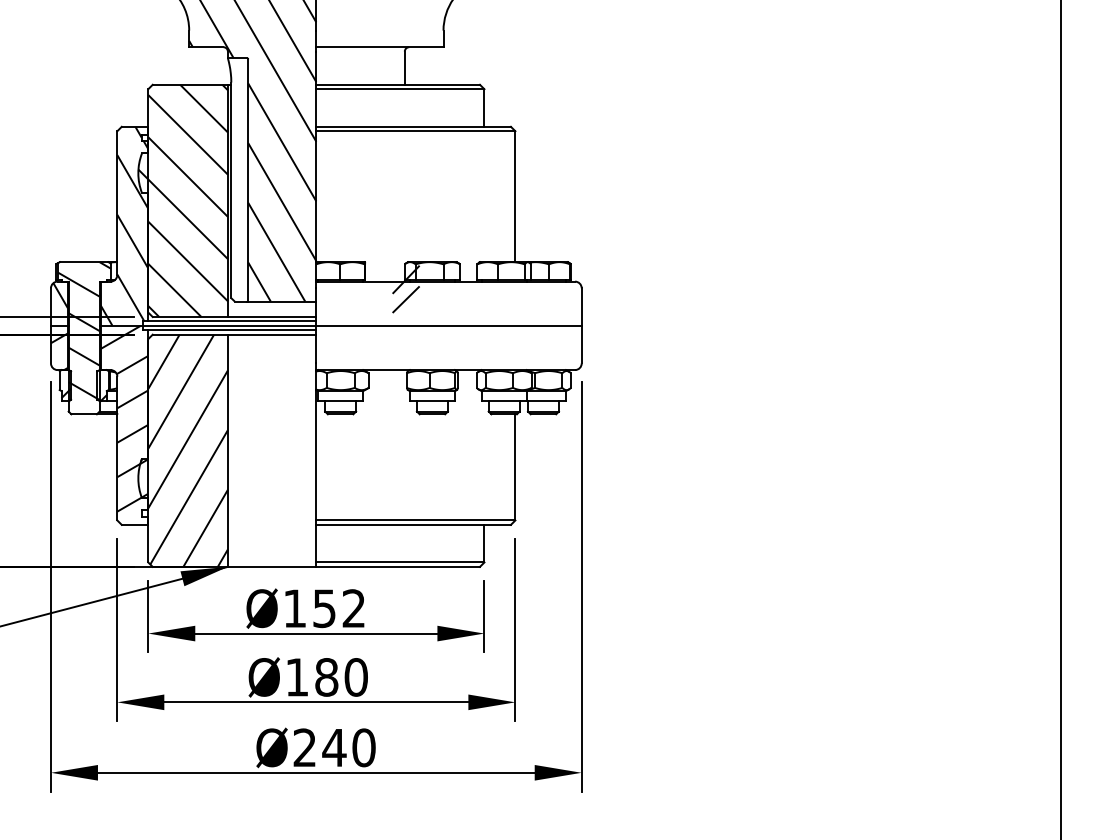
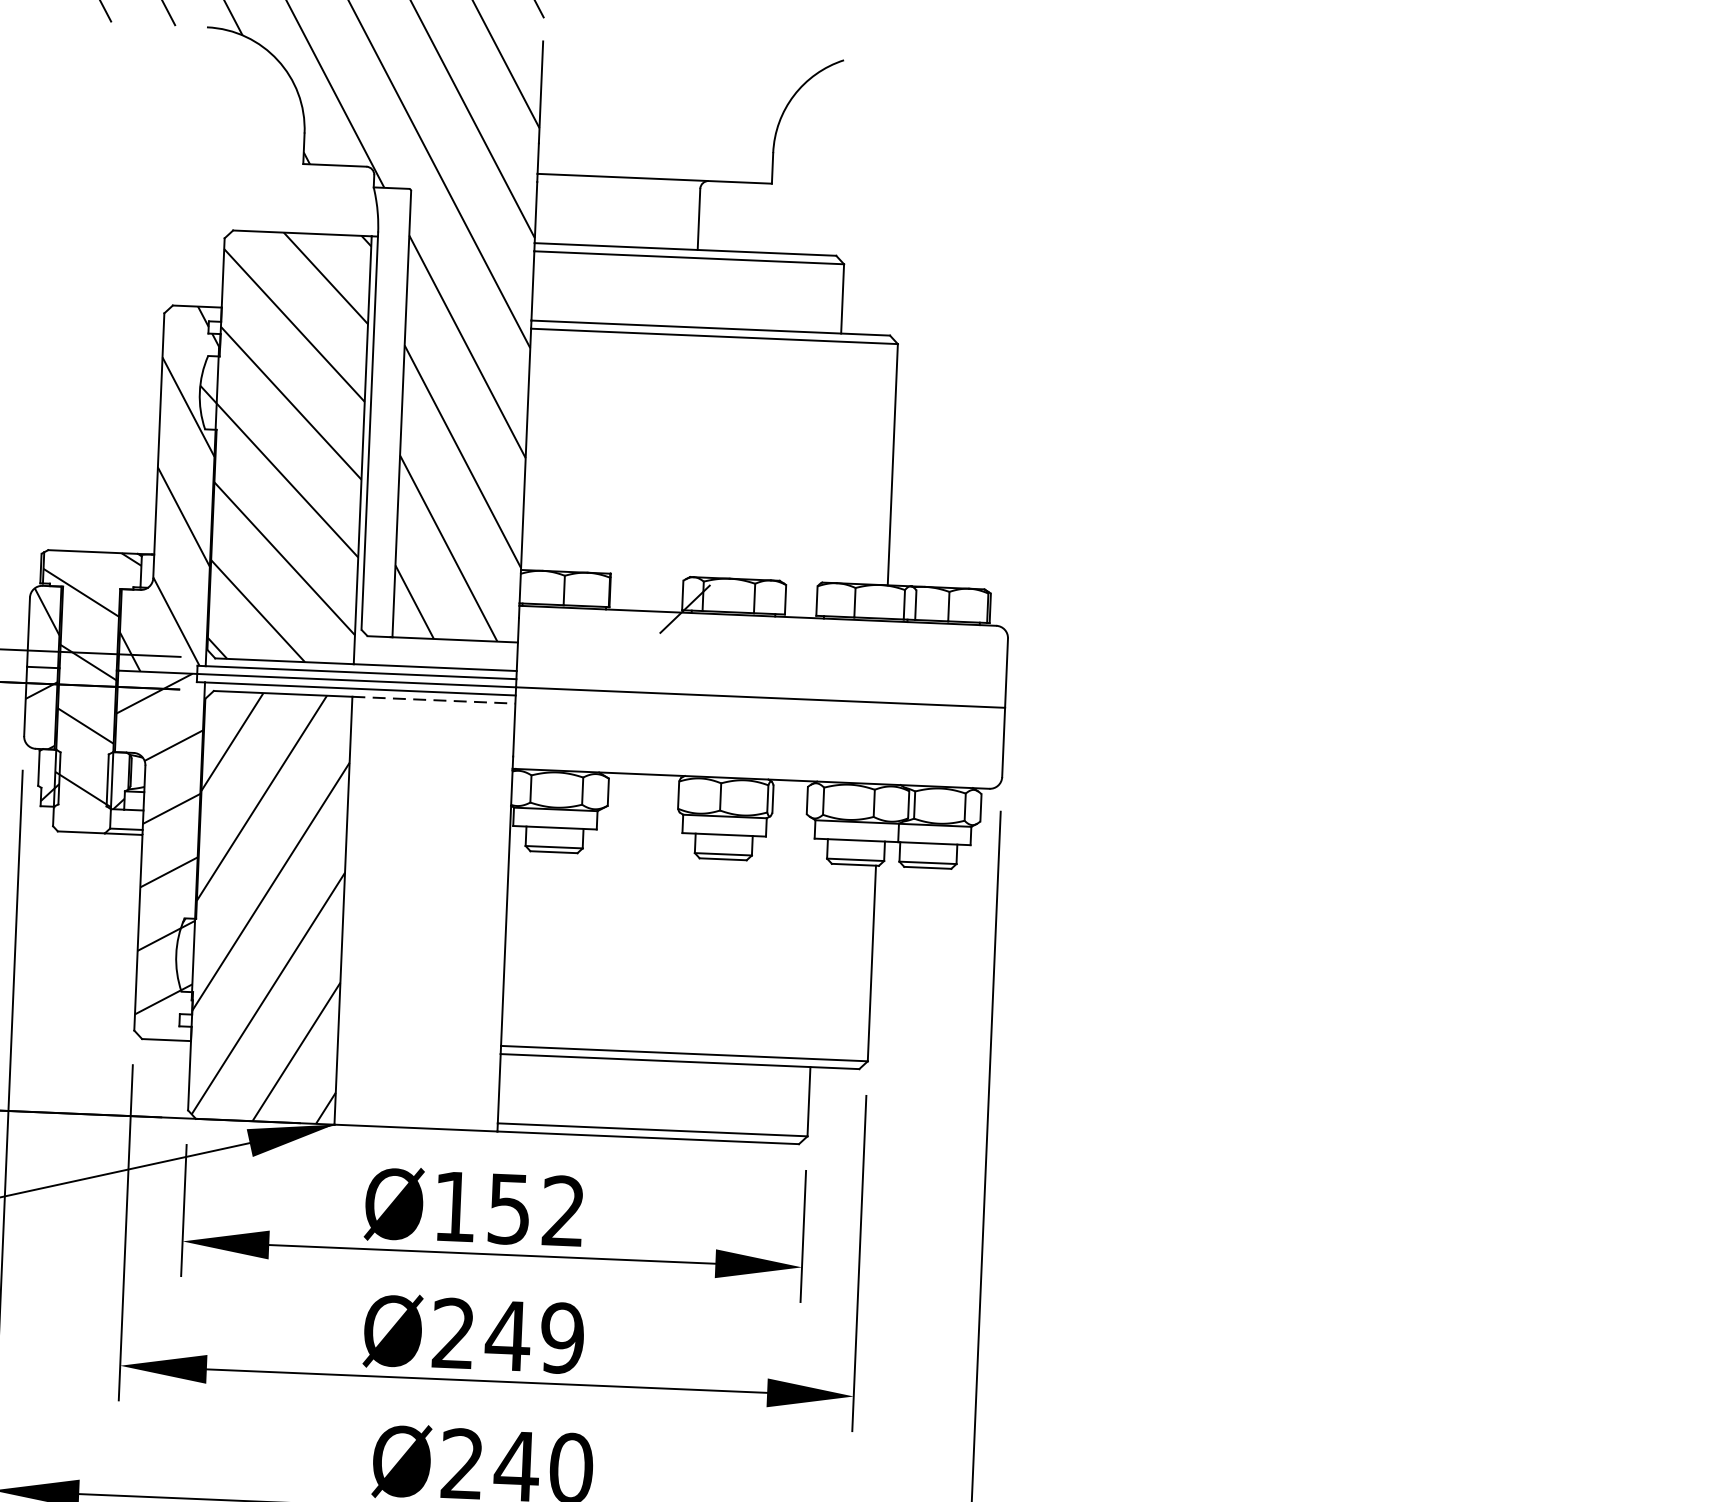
line: (405, 299) -> (682, 645), removed
line: (272, 334) -> (434, 699), solid -> dashed
text: (326, 677) -> (507, 1336), Ø180 -> Ø249

